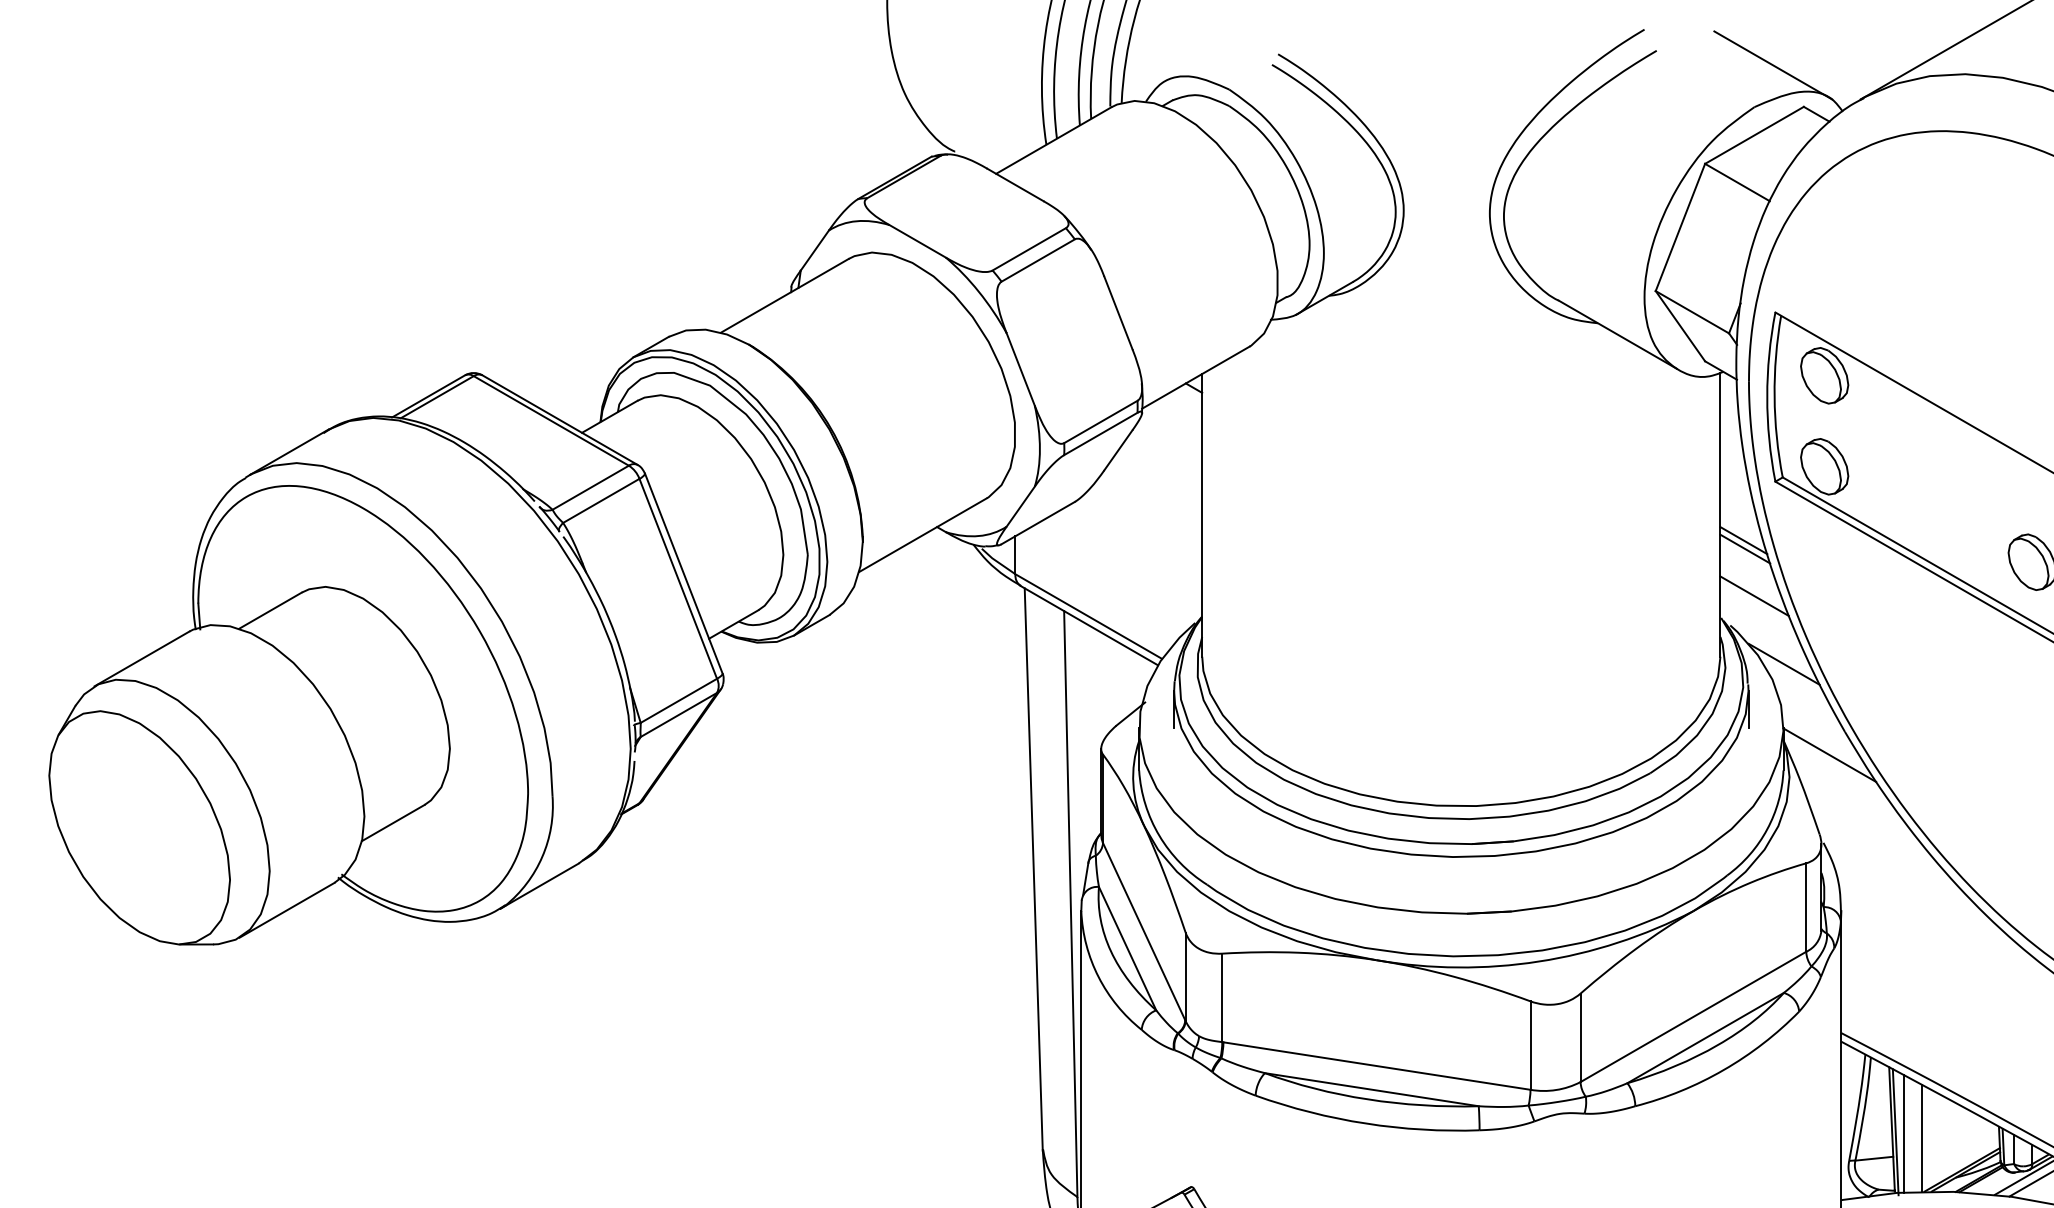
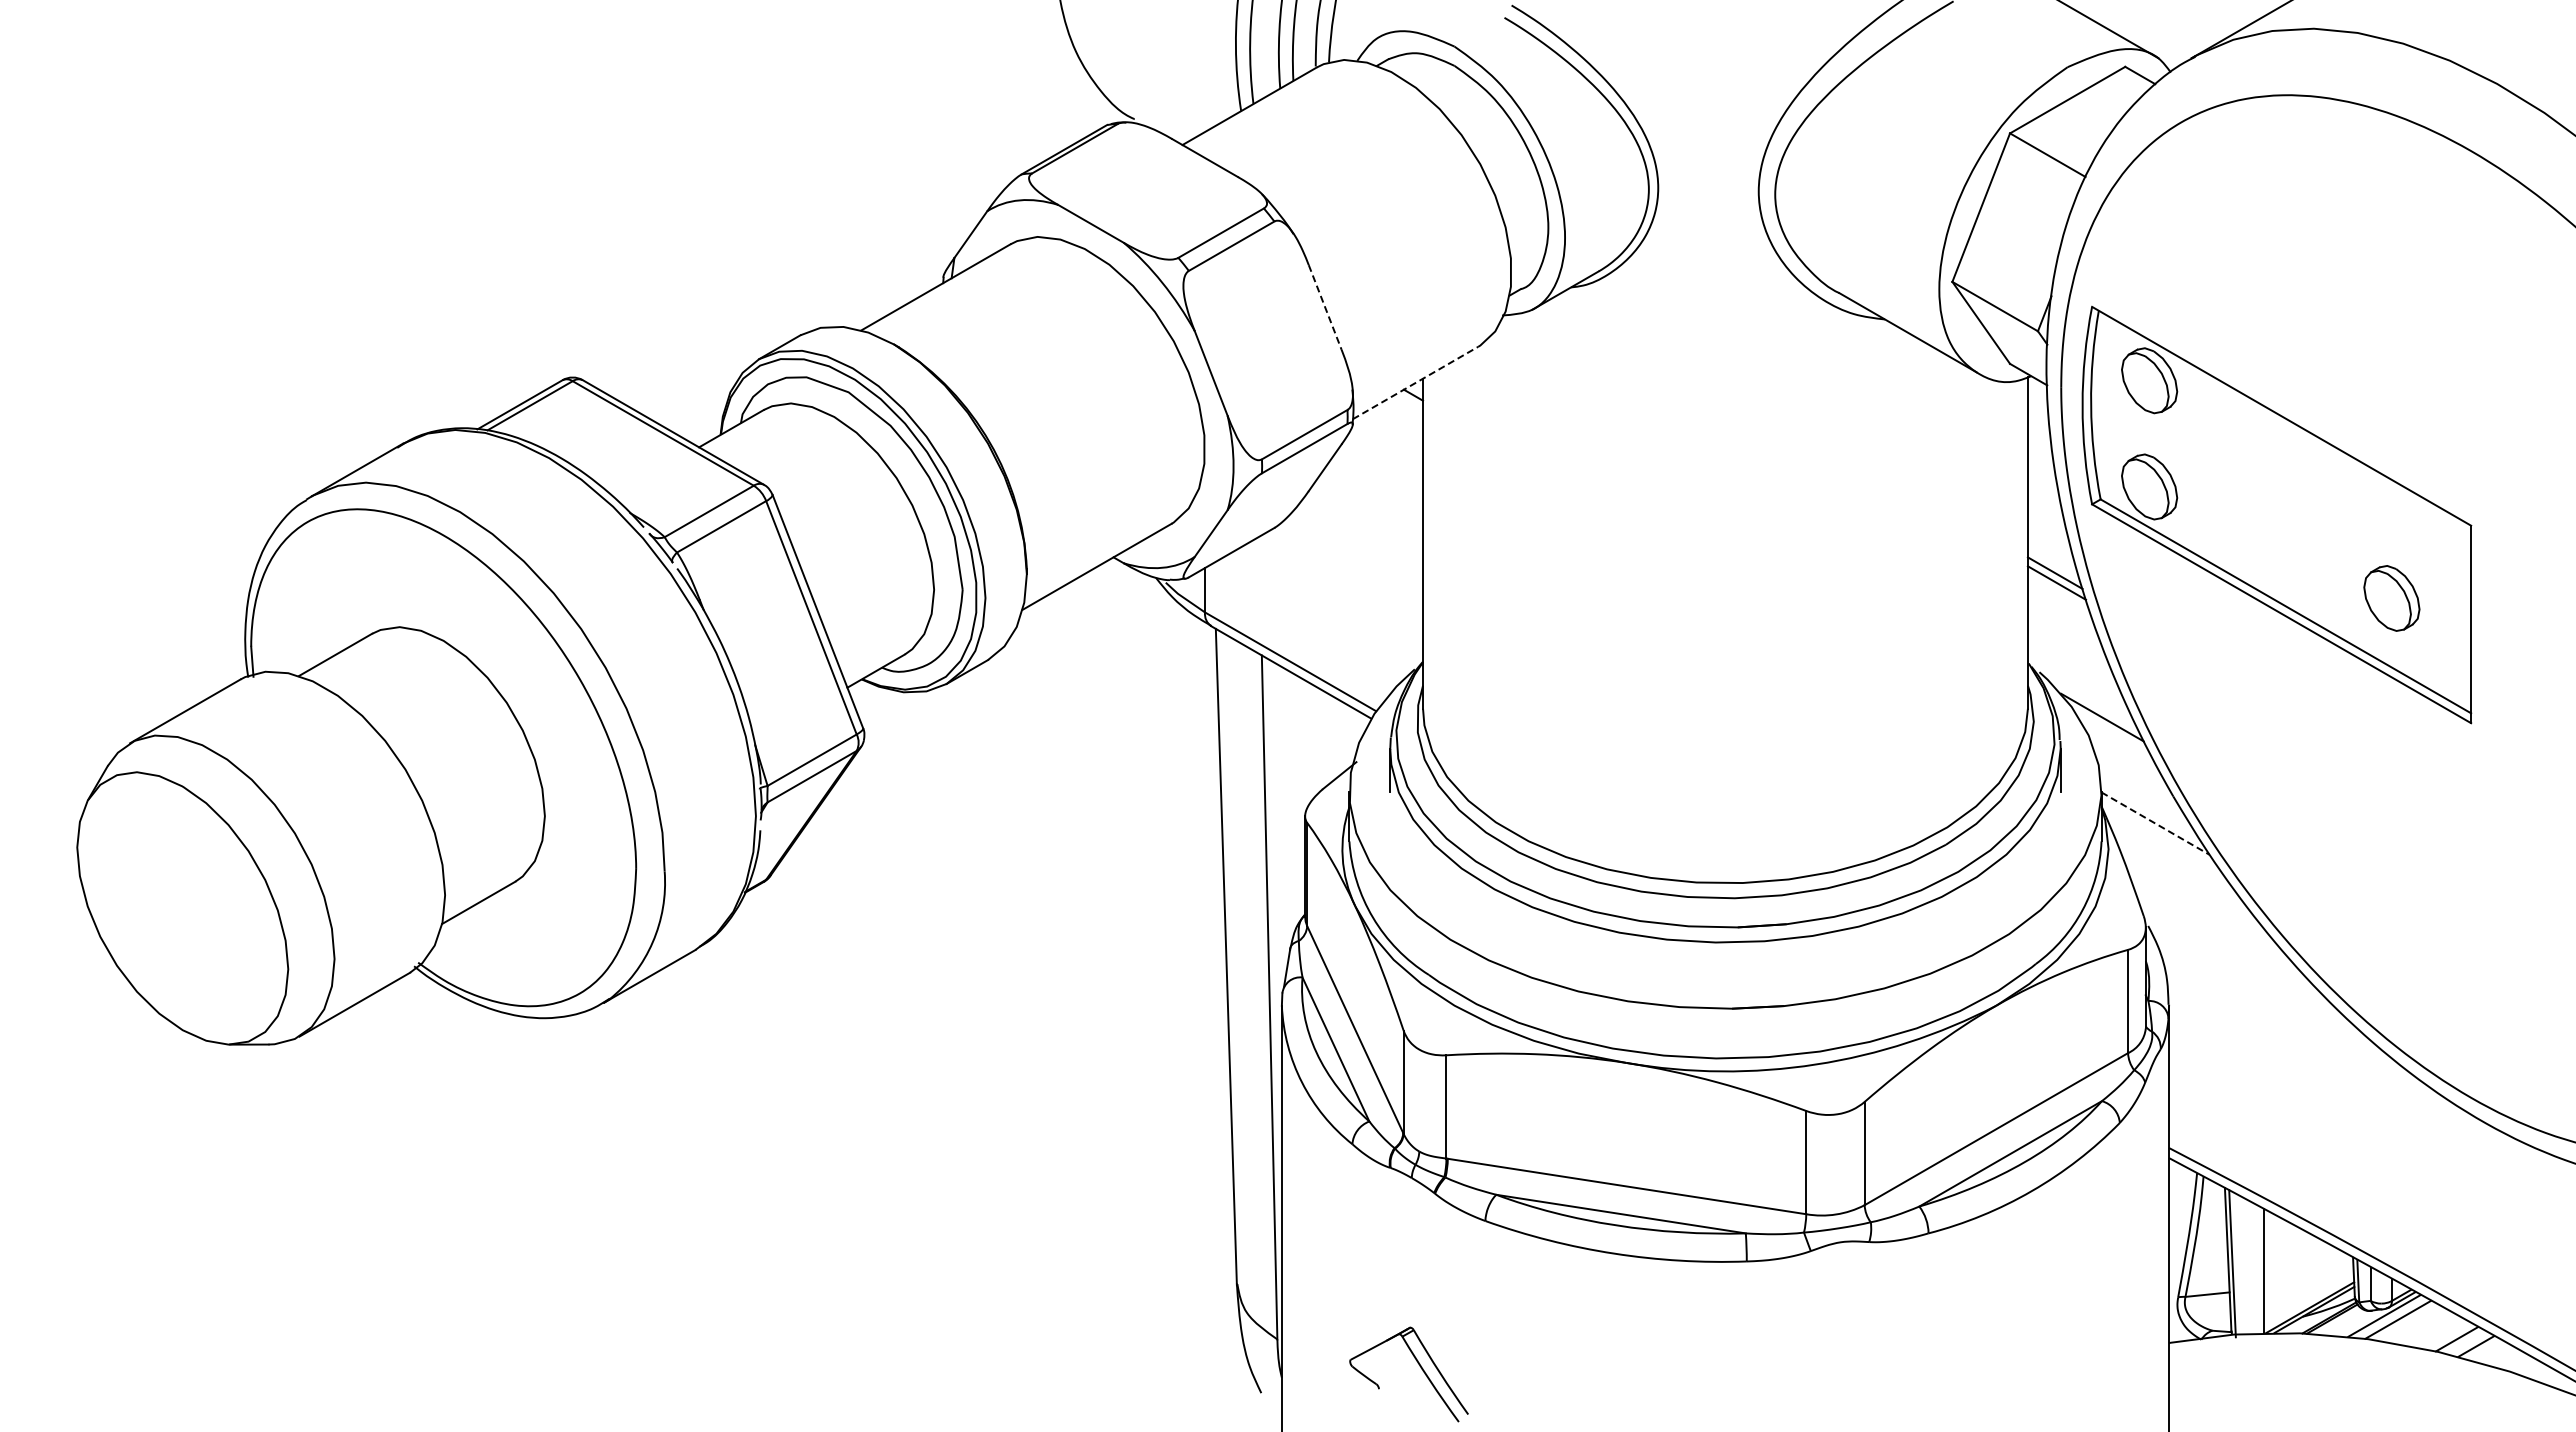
line: (1118, 313) -> (1325, 307), solid -> dashed
line: (1195, 377) -> (1415, 382), solid -> dashed
line: (1754, 596) -> (2067, 638), removed
line: (1830, 755) -> (2156, 823), solid -> dashed
line: (1904, 1133) -> (2242, 1265), removed

